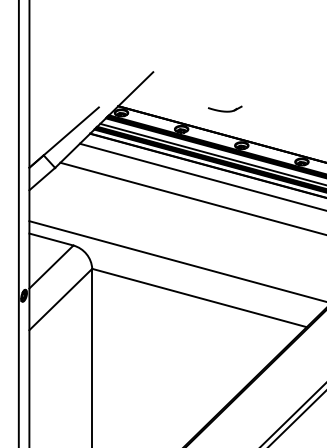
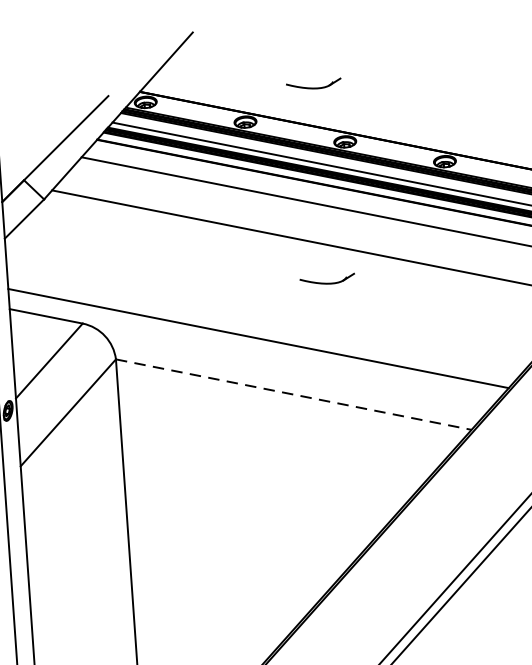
part: (225, 228) -> (328, 278), added
line: (200, 298) -> (295, 395), solid -> dashed

